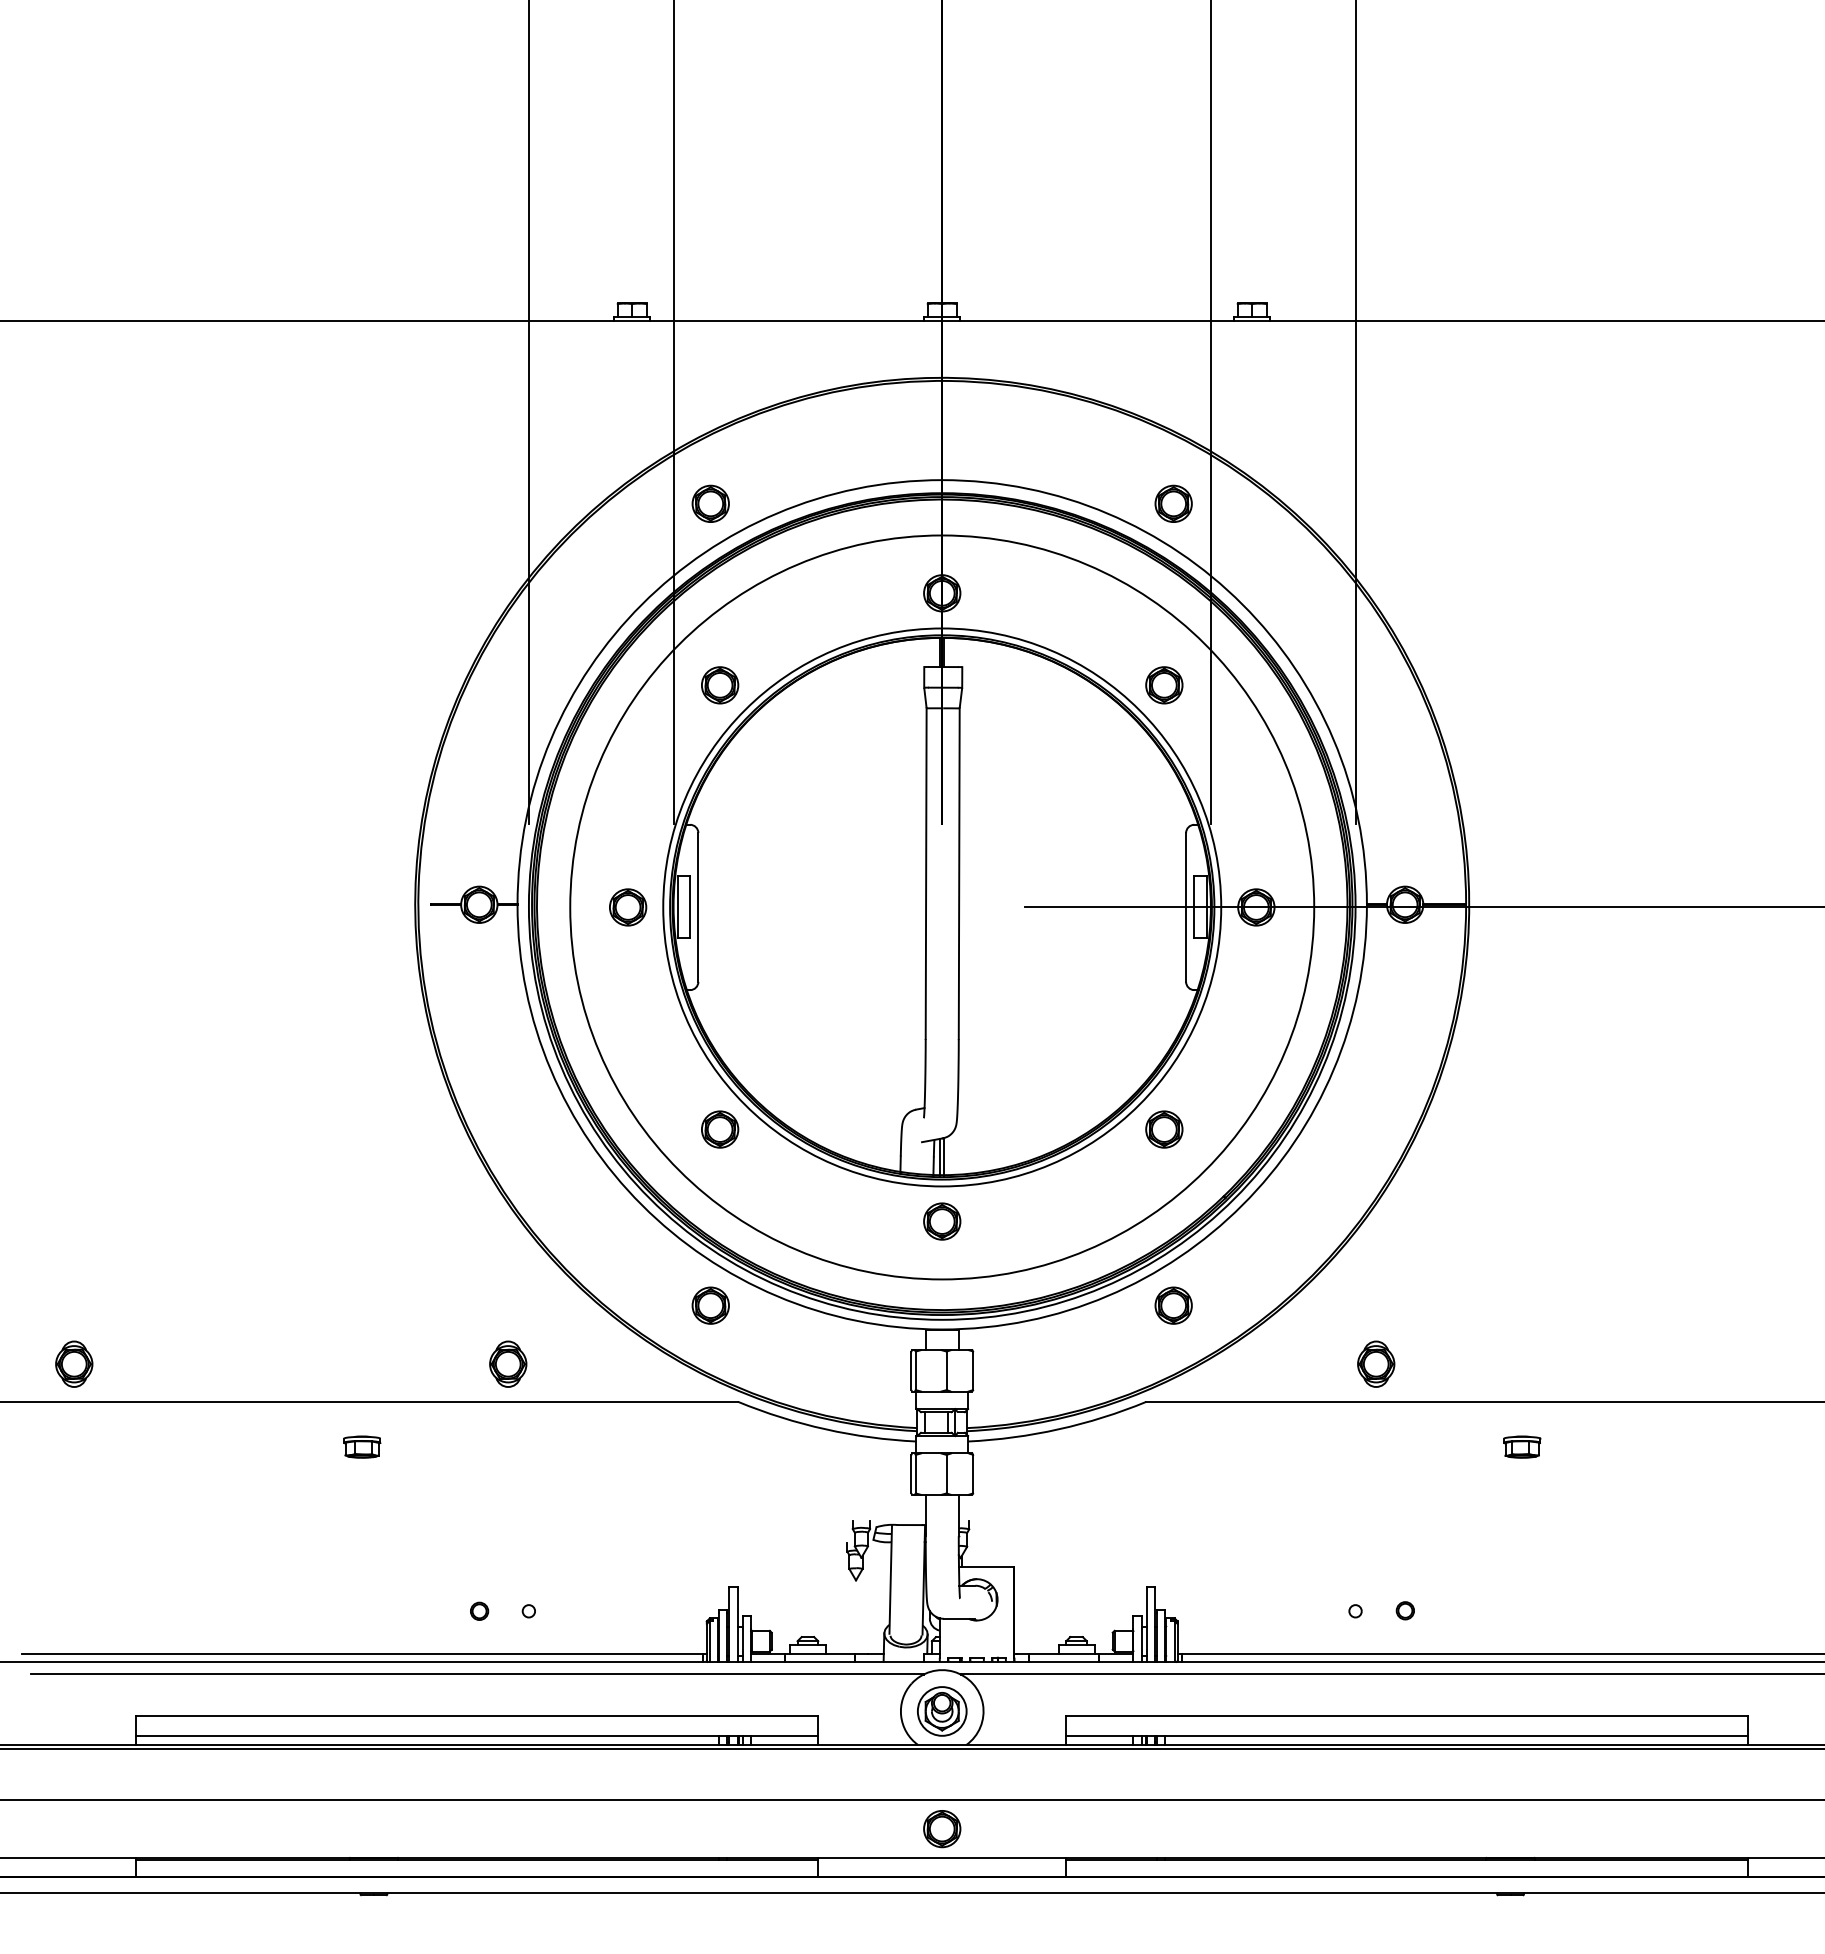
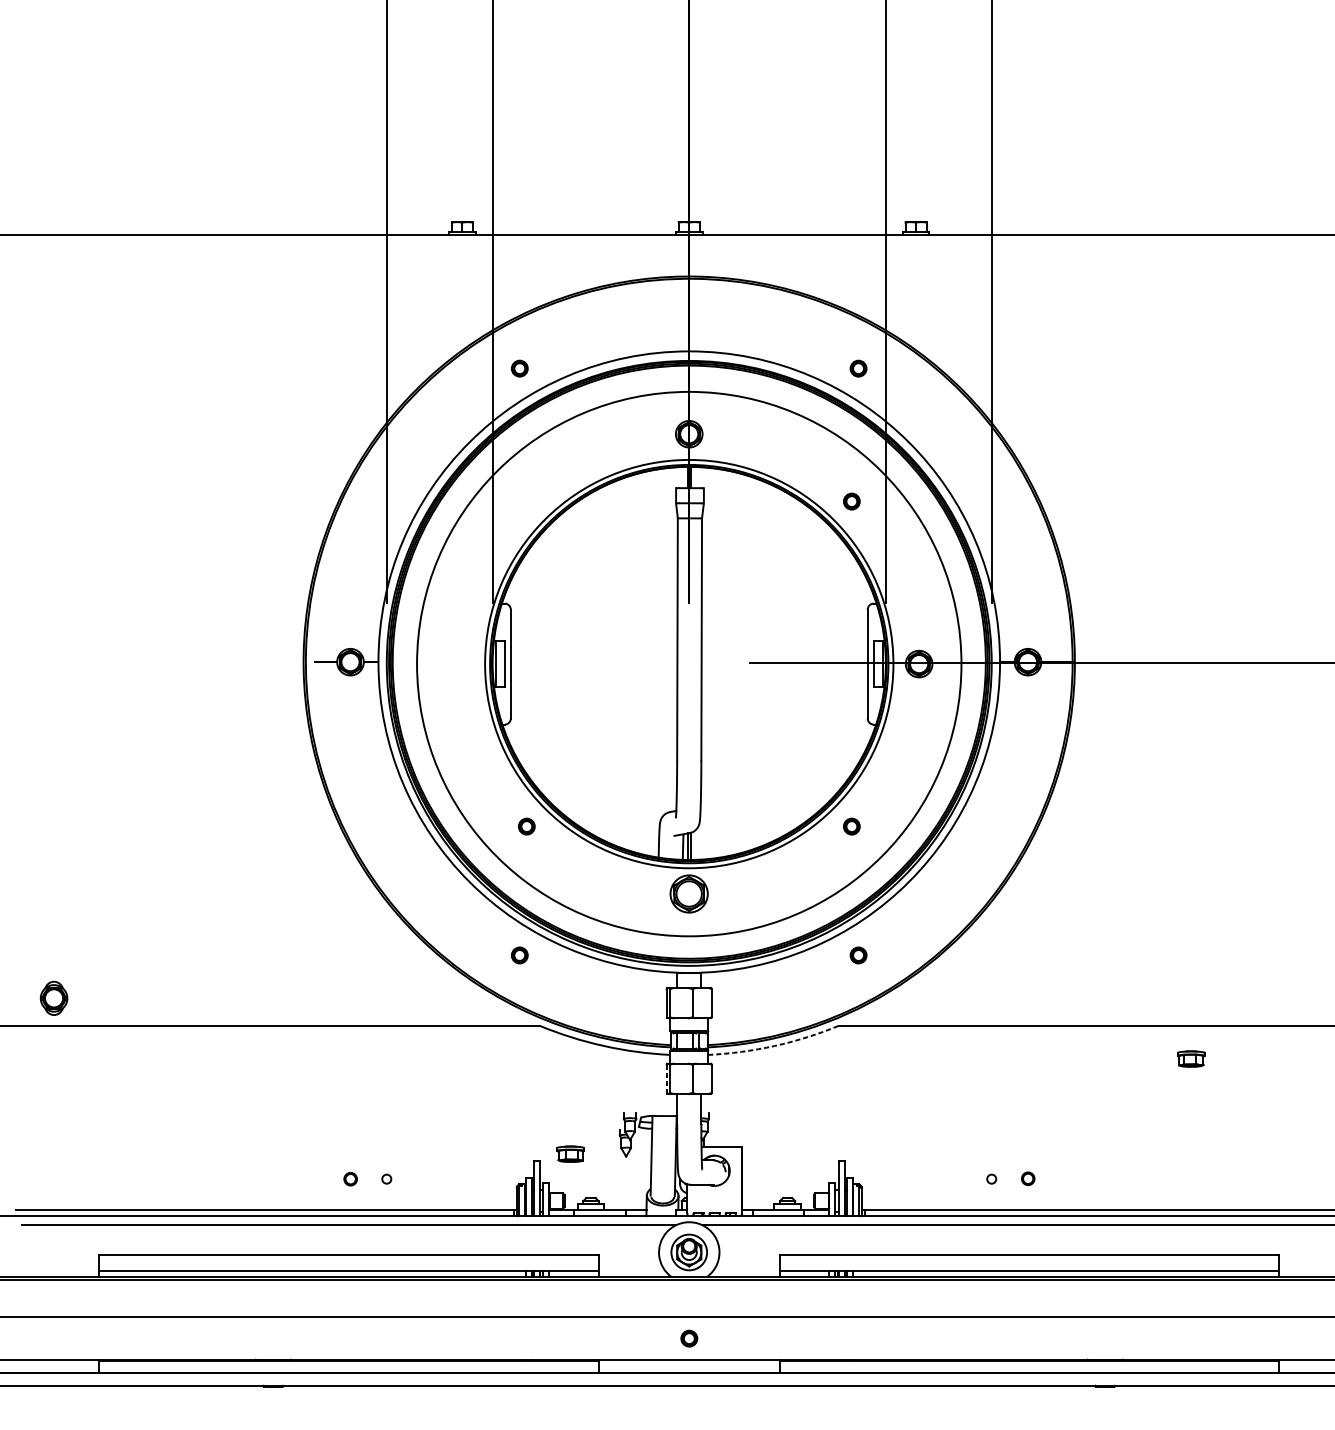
part: (710, 503) -> (519, 368), size x0.6
part: (1173, 503) -> (858, 368), size x0.6
part: (720, 685) -> (526, 501), removed
part: (1164, 685) -> (851, 501), size x0.6
part: (628, 907) -> (459, 664), removed
part: (720, 1129) -> (526, 826), size x0.6
part: (1164, 1129) -> (851, 826), size x0.6
part: (942, 1221) -> (689, 893), size x1.4
part: (710, 1305) -> (519, 955), size x0.6
part: (1173, 1305) -> (858, 955), size x0.6
part: (508, 1363) -> (371, 997), removed
part: (1376, 1363) -> (1007, 997), removed
arc: (1058, 1429) -> (774, 1046), solid -> dashed
part: (362, 1446) -> (570, 1153), moved
part: (1522, 1446) -> (1191, 1058), moved
line: (911, 1474) -> (666, 1079), solid -> dashed
part: (942, 1829) -> (689, 1338), size x0.6

